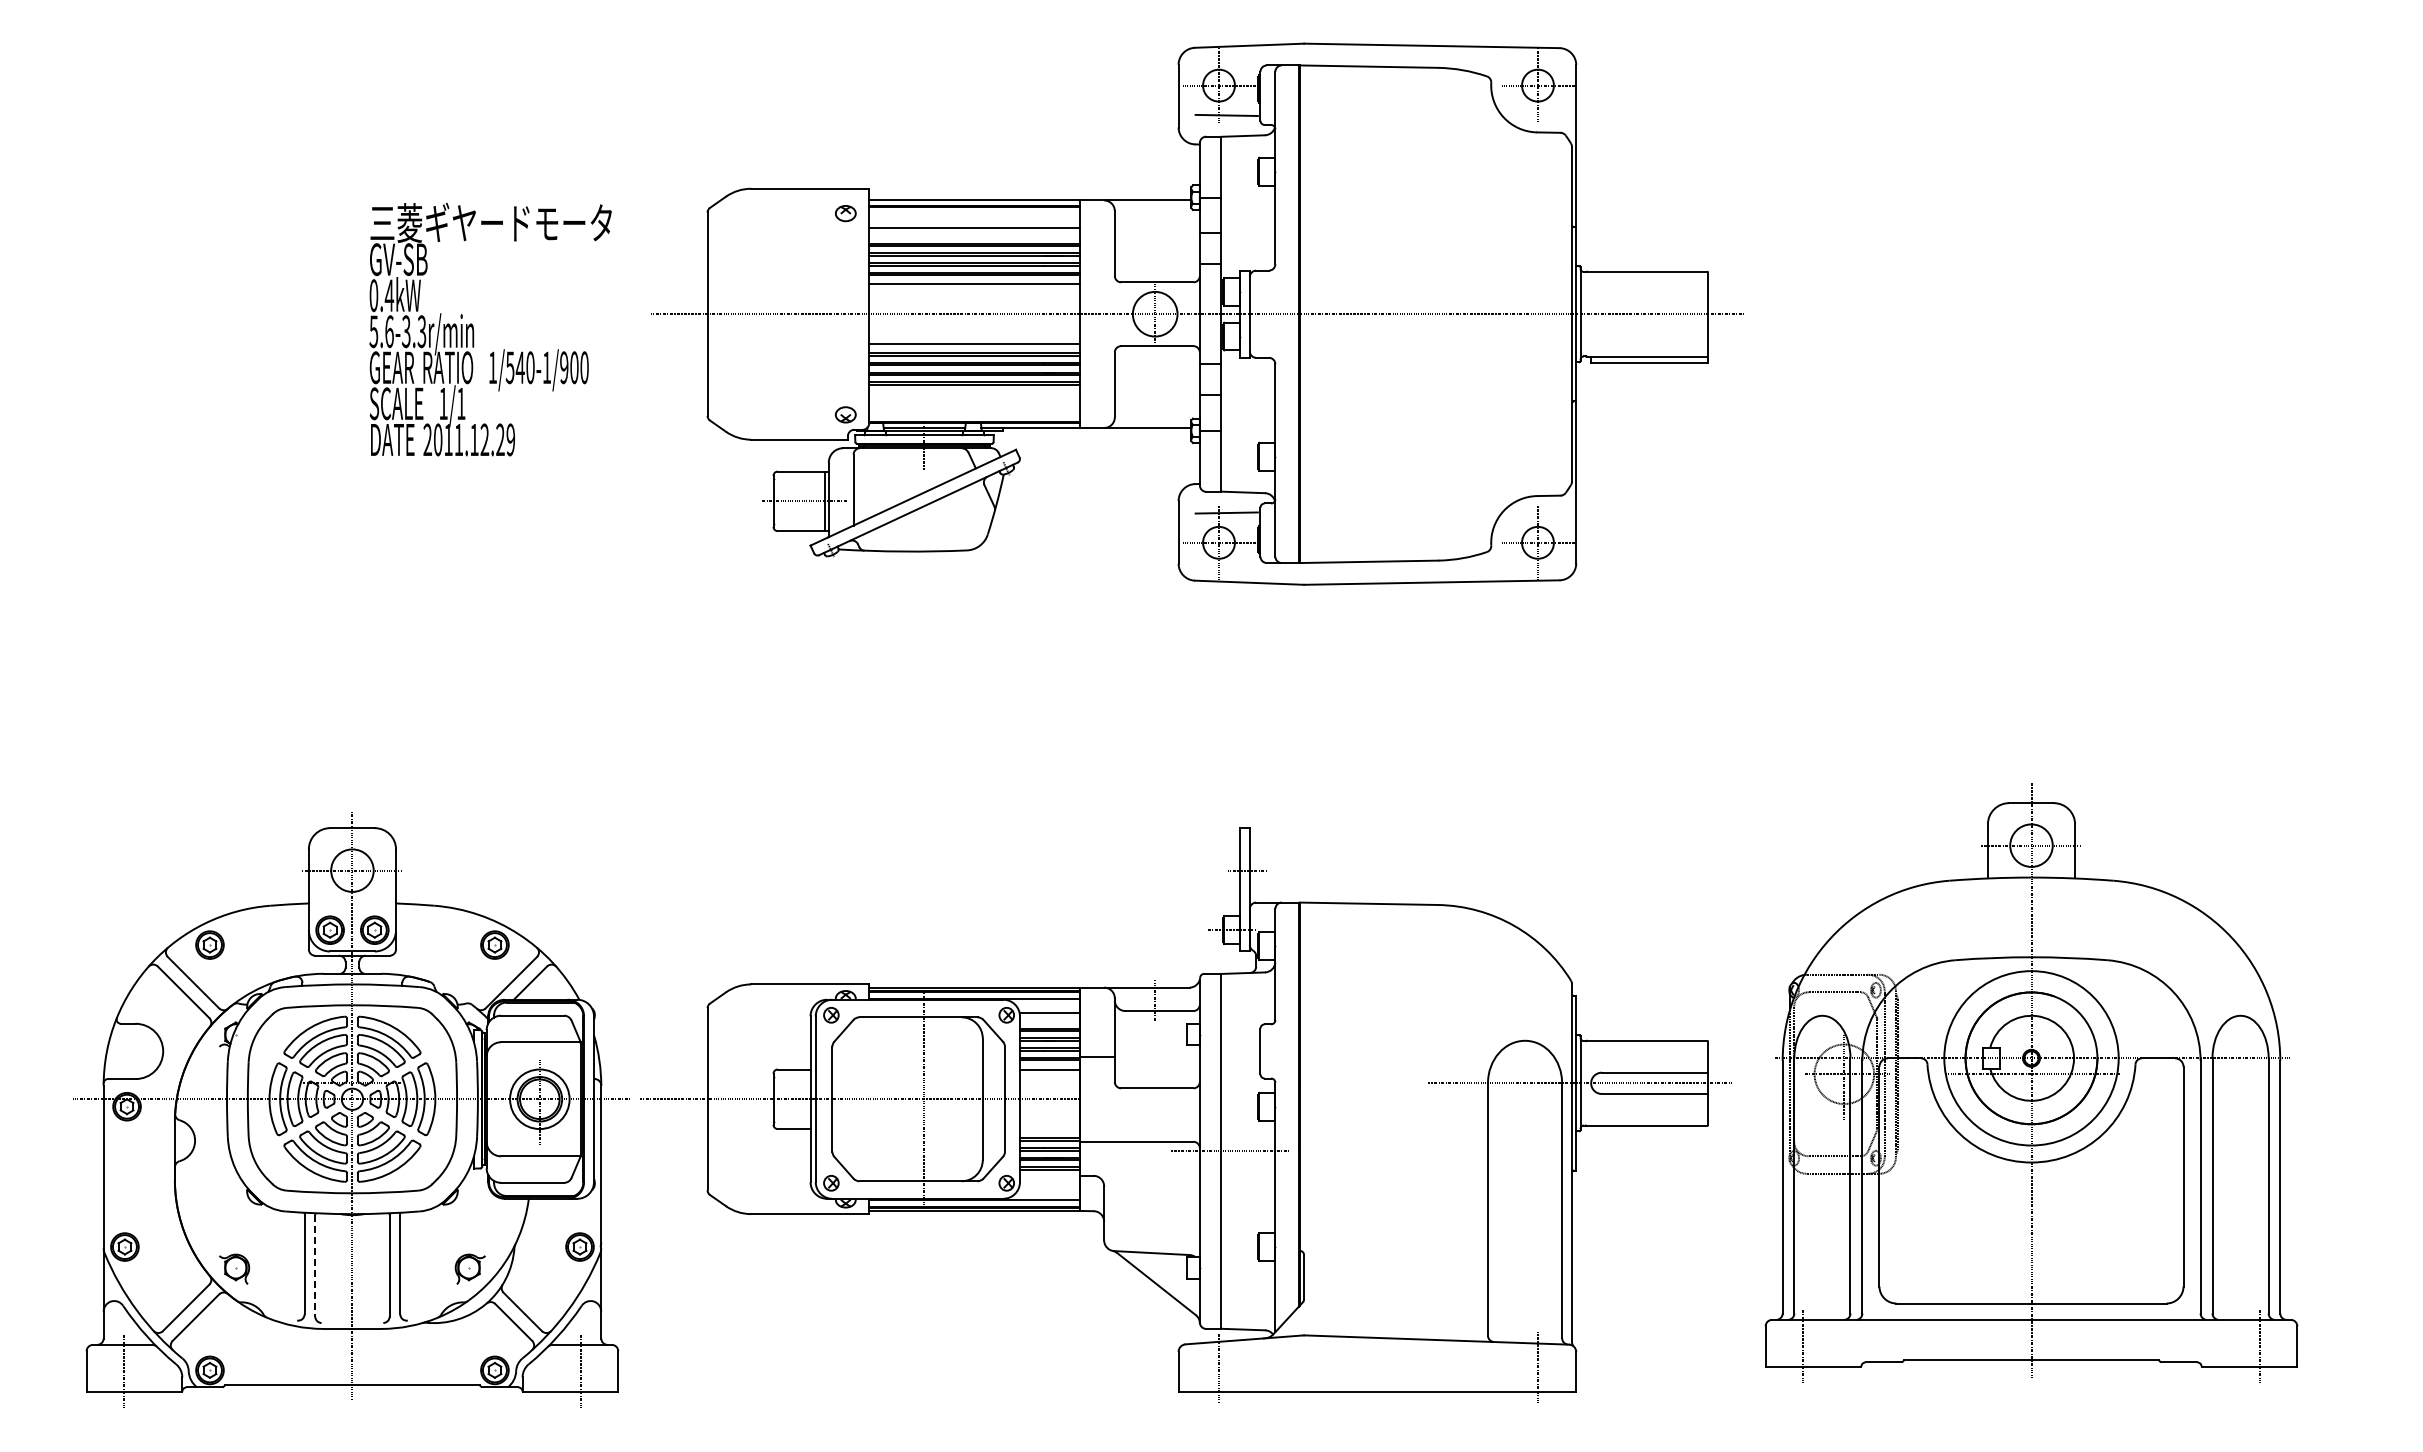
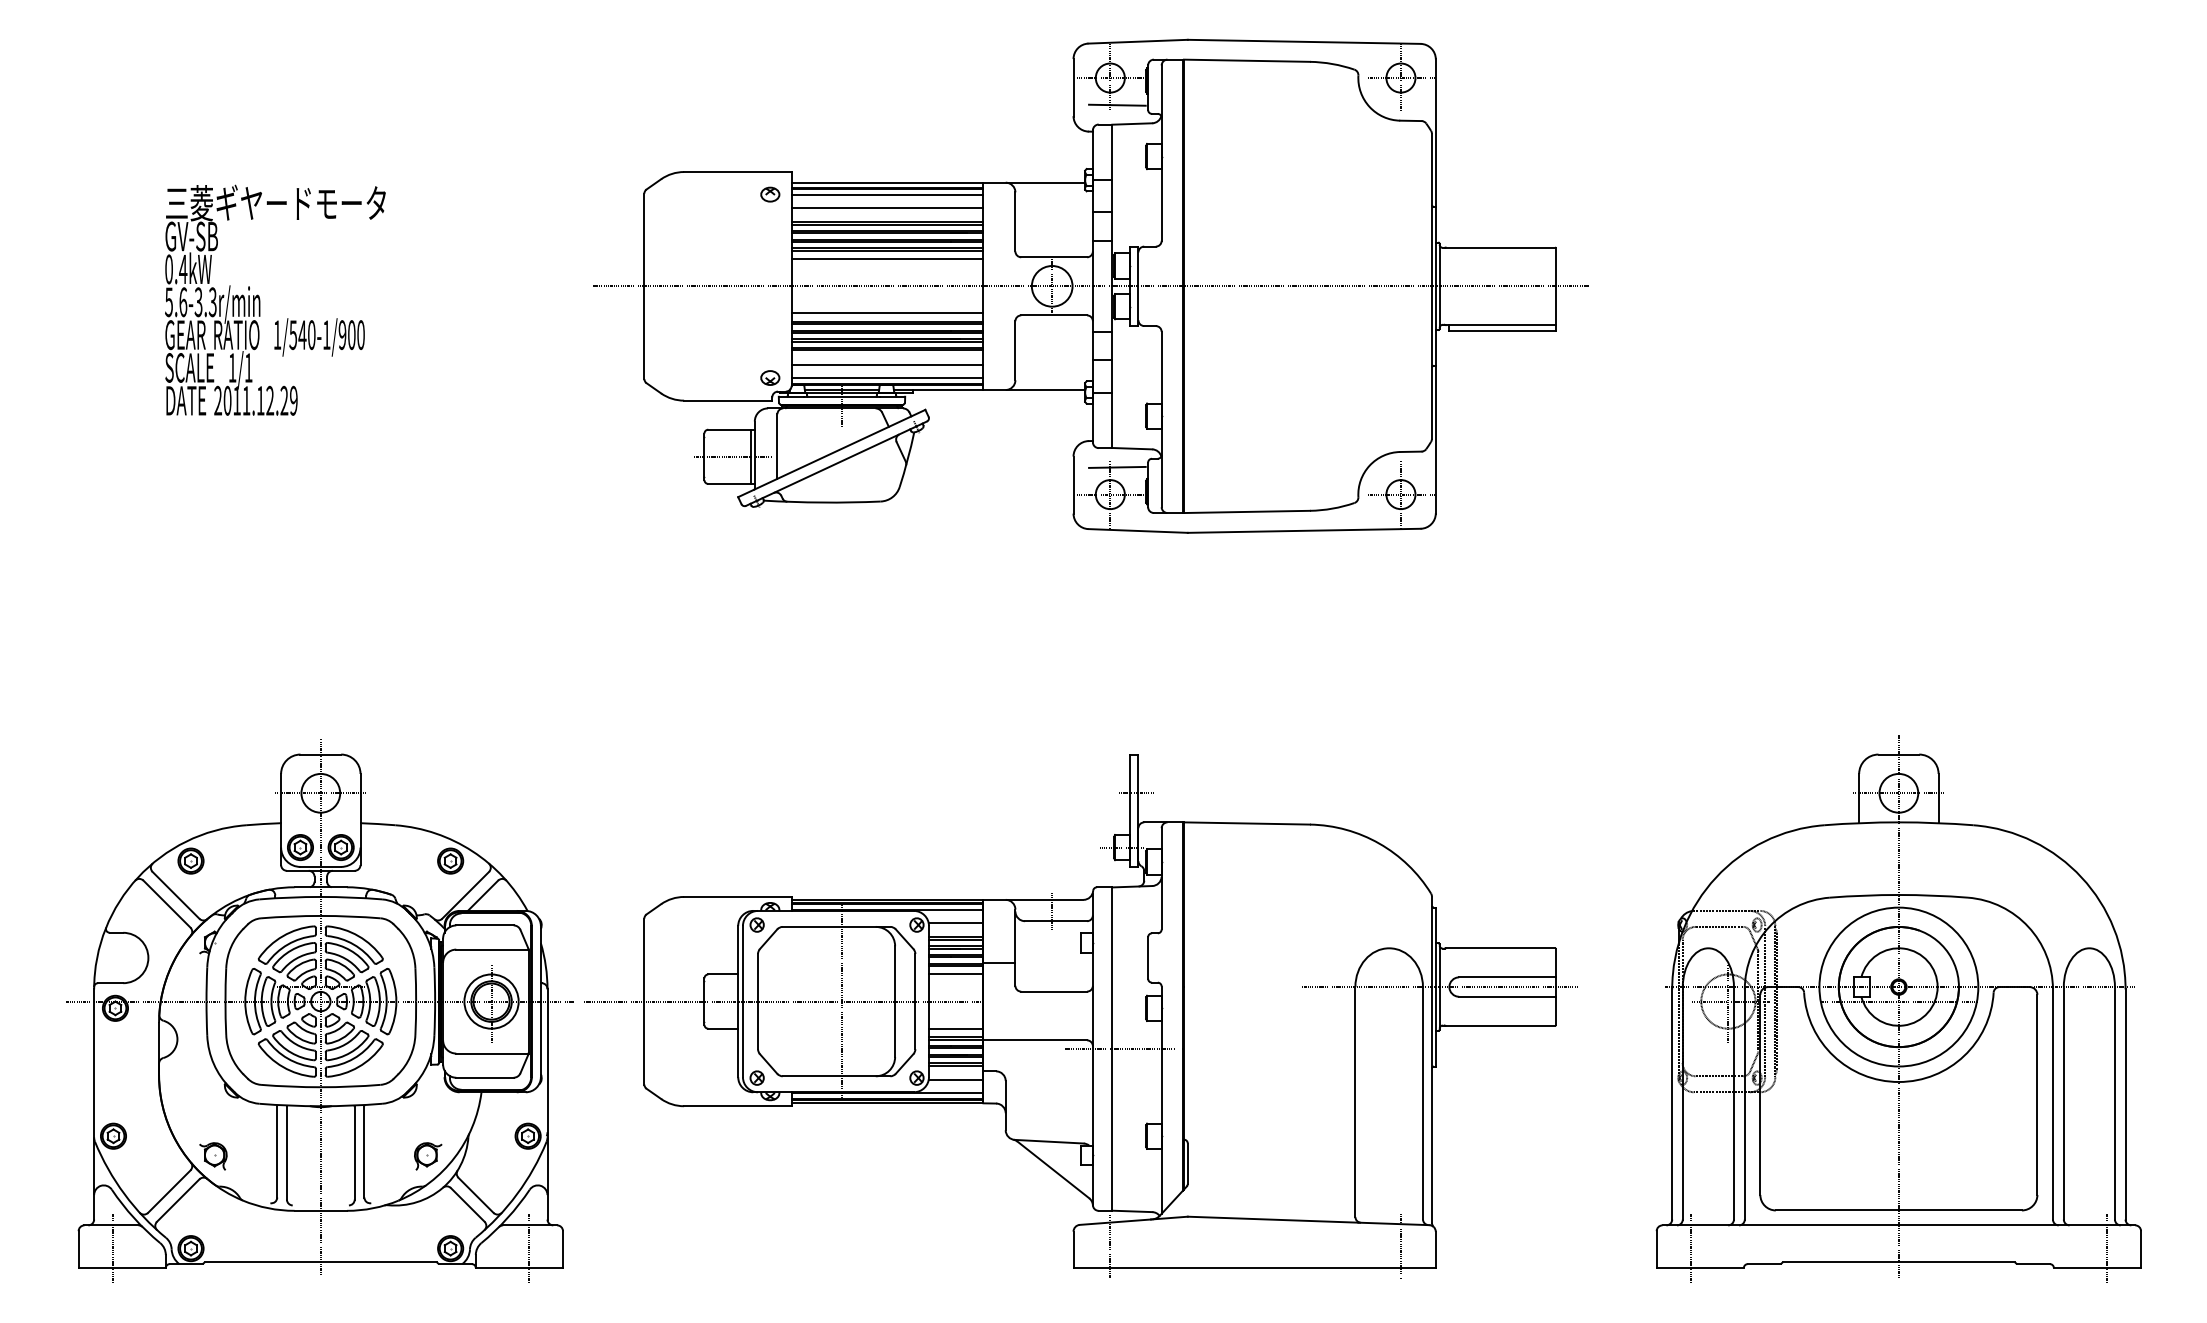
line: (974, 213) -> (887, 194), added
text: (490, 329) -> (275, 300), moved
line: (974, 400) -> (887, 364), added
line: (974, 414) -> (887, 377), added
part: (2031, 1082) -> (1898, 1009), moved
line: (1049, 1129) -> (955, 1029), added
line: (1049, 1185) -> (955, 1080), added
line: (315, 1265) -> (287, 1153), dashed -> solid

